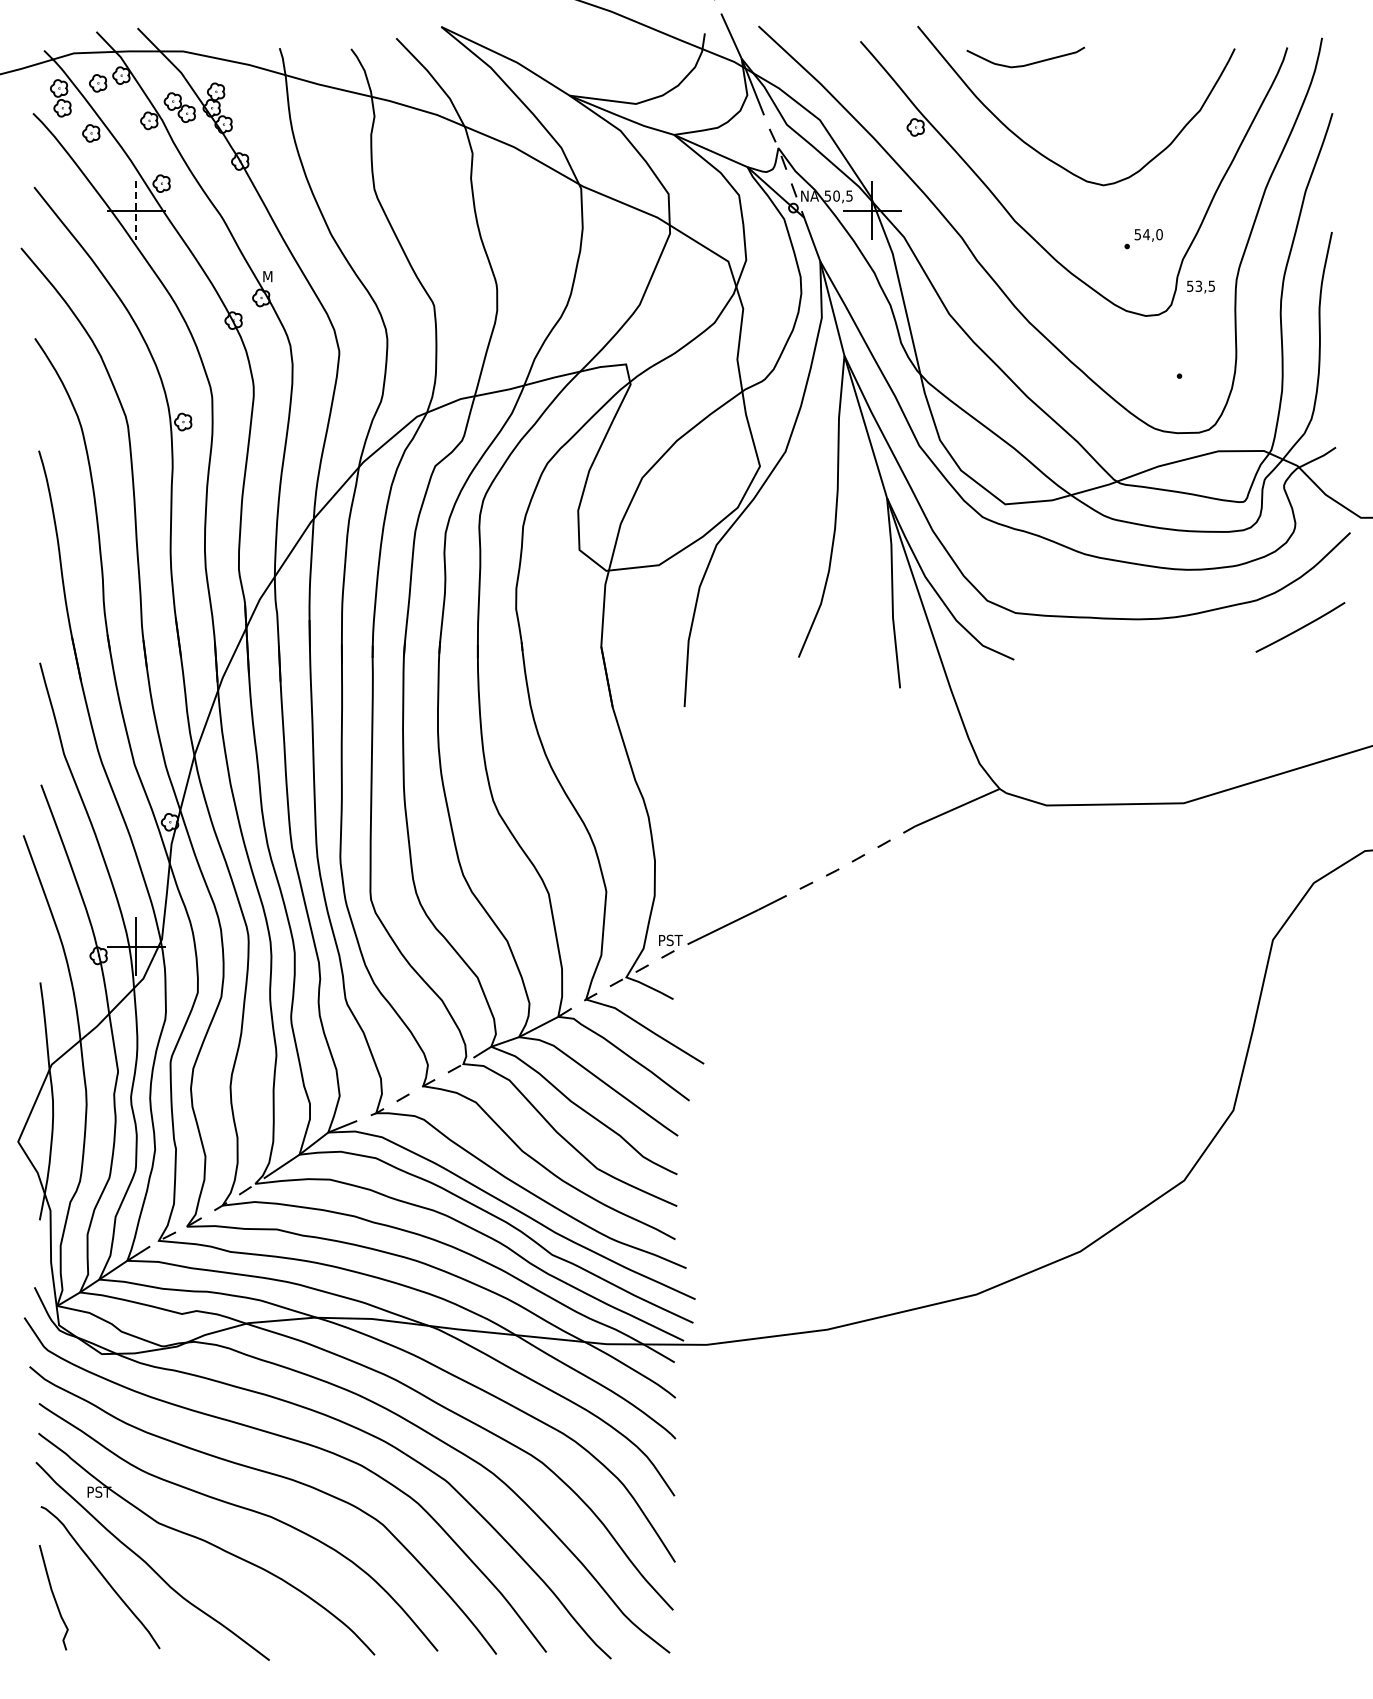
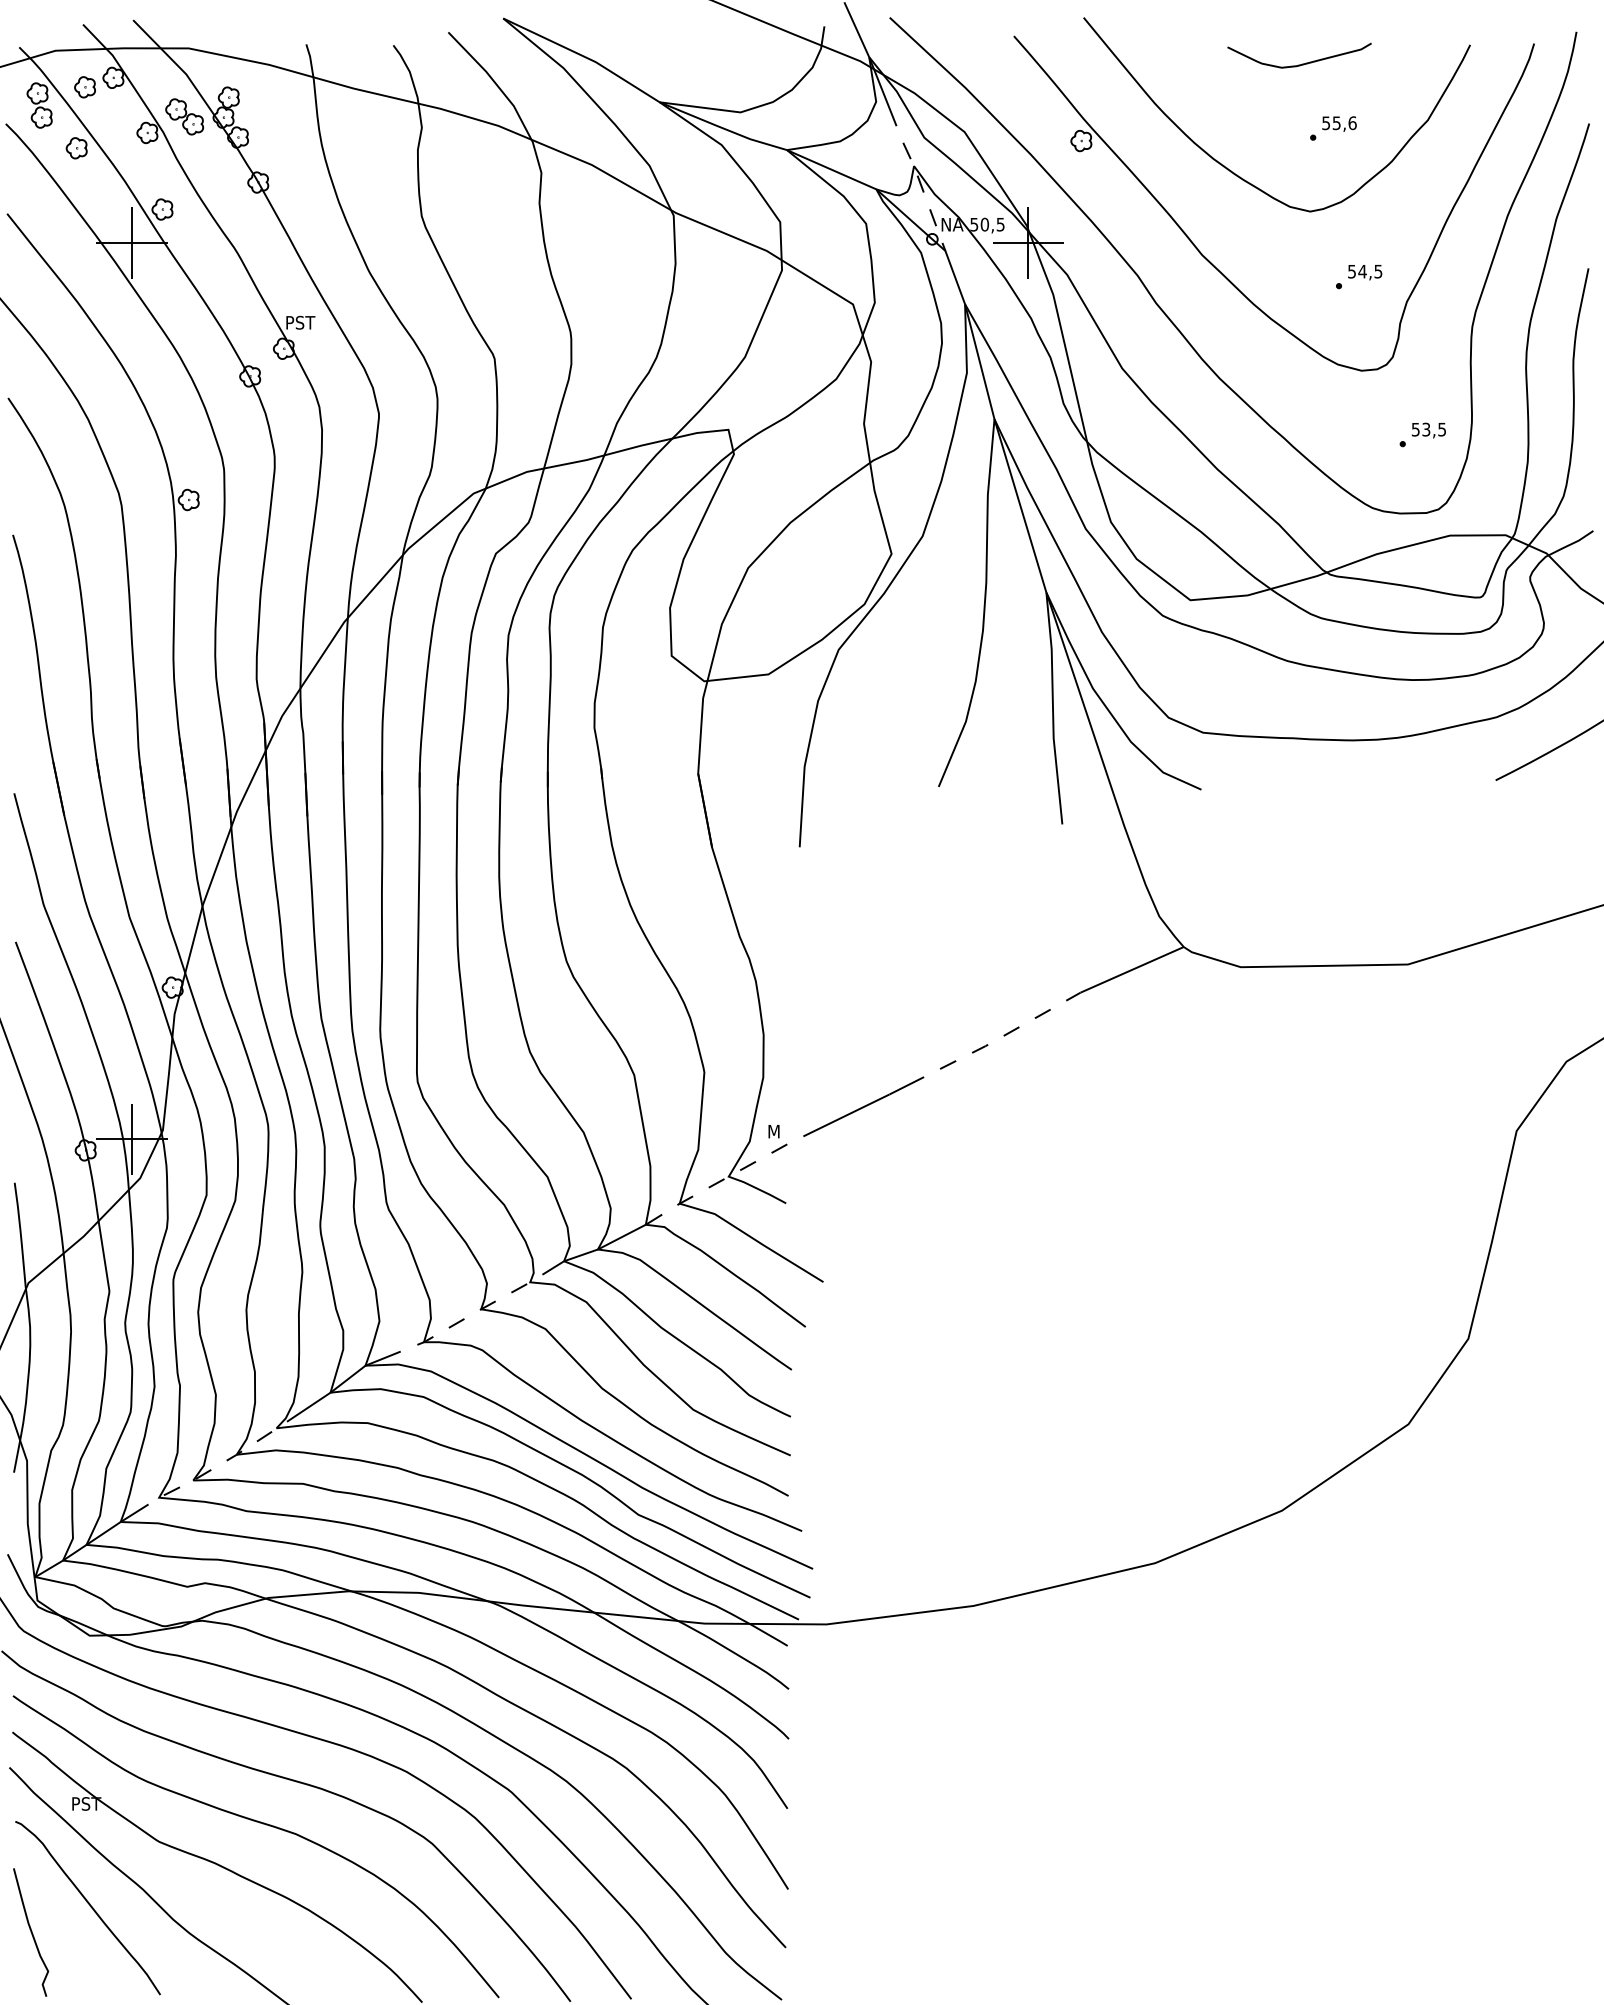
curve: (1028, 63) -> (1302, 63), moved
part: (1122, 117) -> (1333, 128), added
line: (136, 211) -> (131, 243), dashed -> solid
text: (1159, 234) -> (1378, 271), 54,0 -> 54,5
text: (275, 276) -> (301, 322), M -> PST
text: (1200, 286) -> (1428, 429), moved
text: (671, 940) -> (783, 1131), PST -> M

